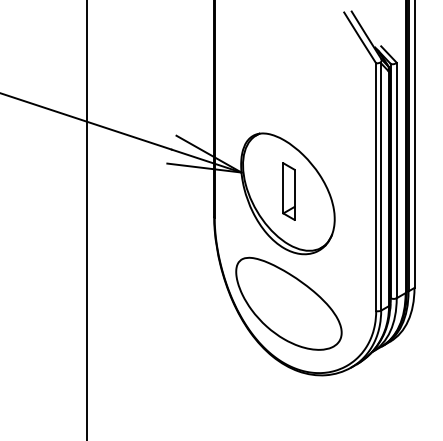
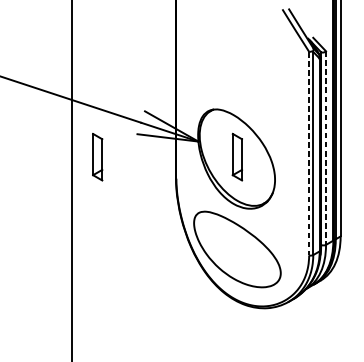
line: (396, 180) -> (325, 148), solid -> dashed
line: (376, 187) -> (309, 153), solid -> dashed
part: (118, 191) -> (97, 157), added

